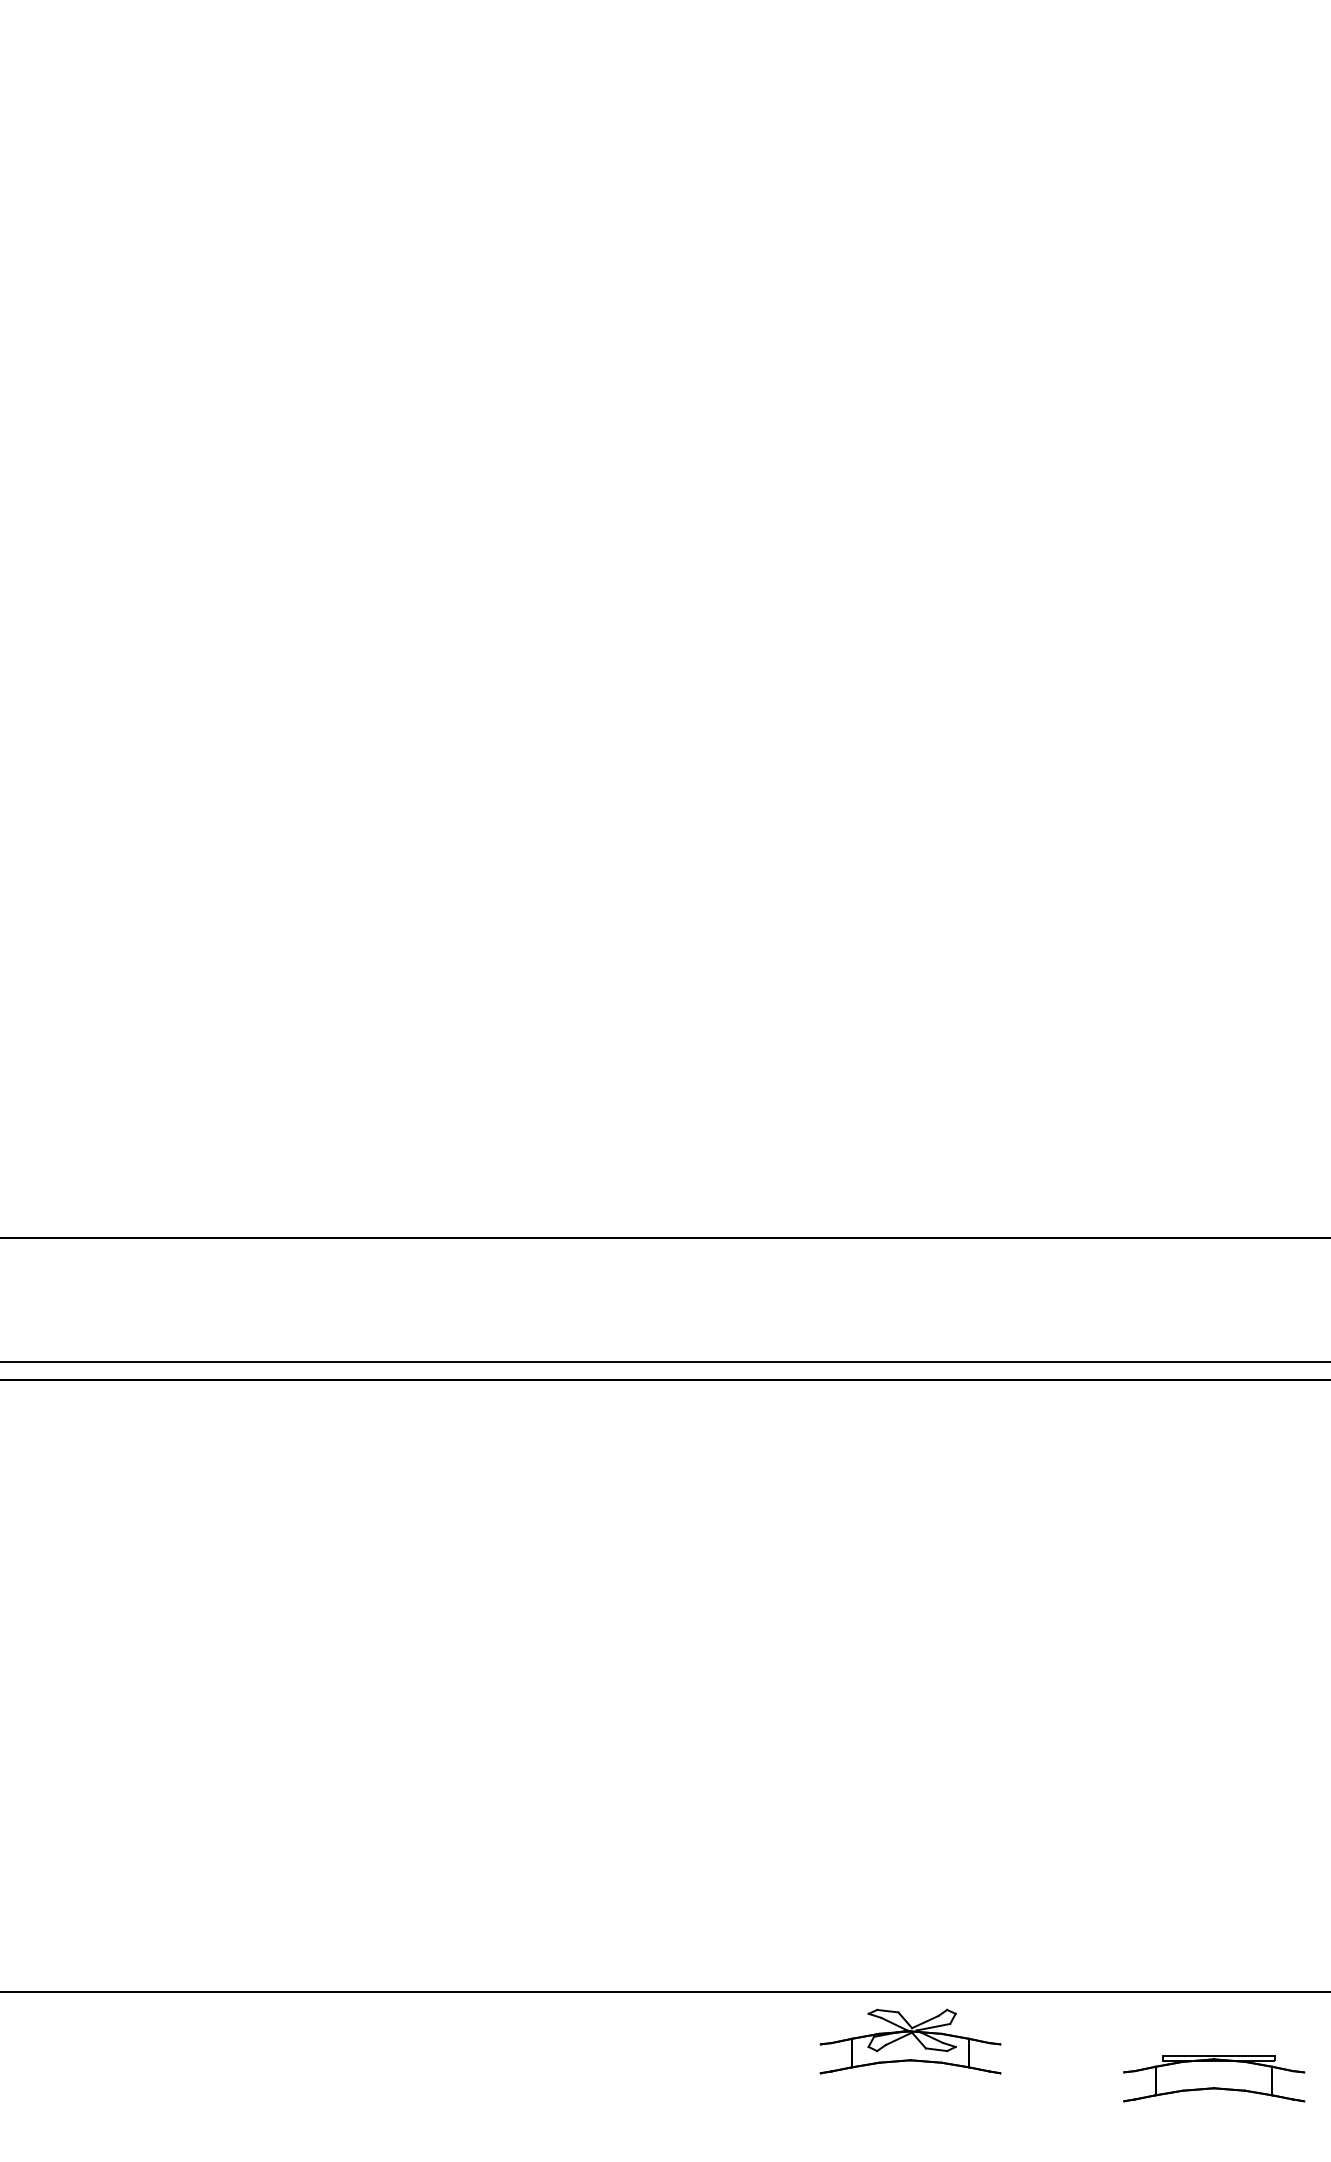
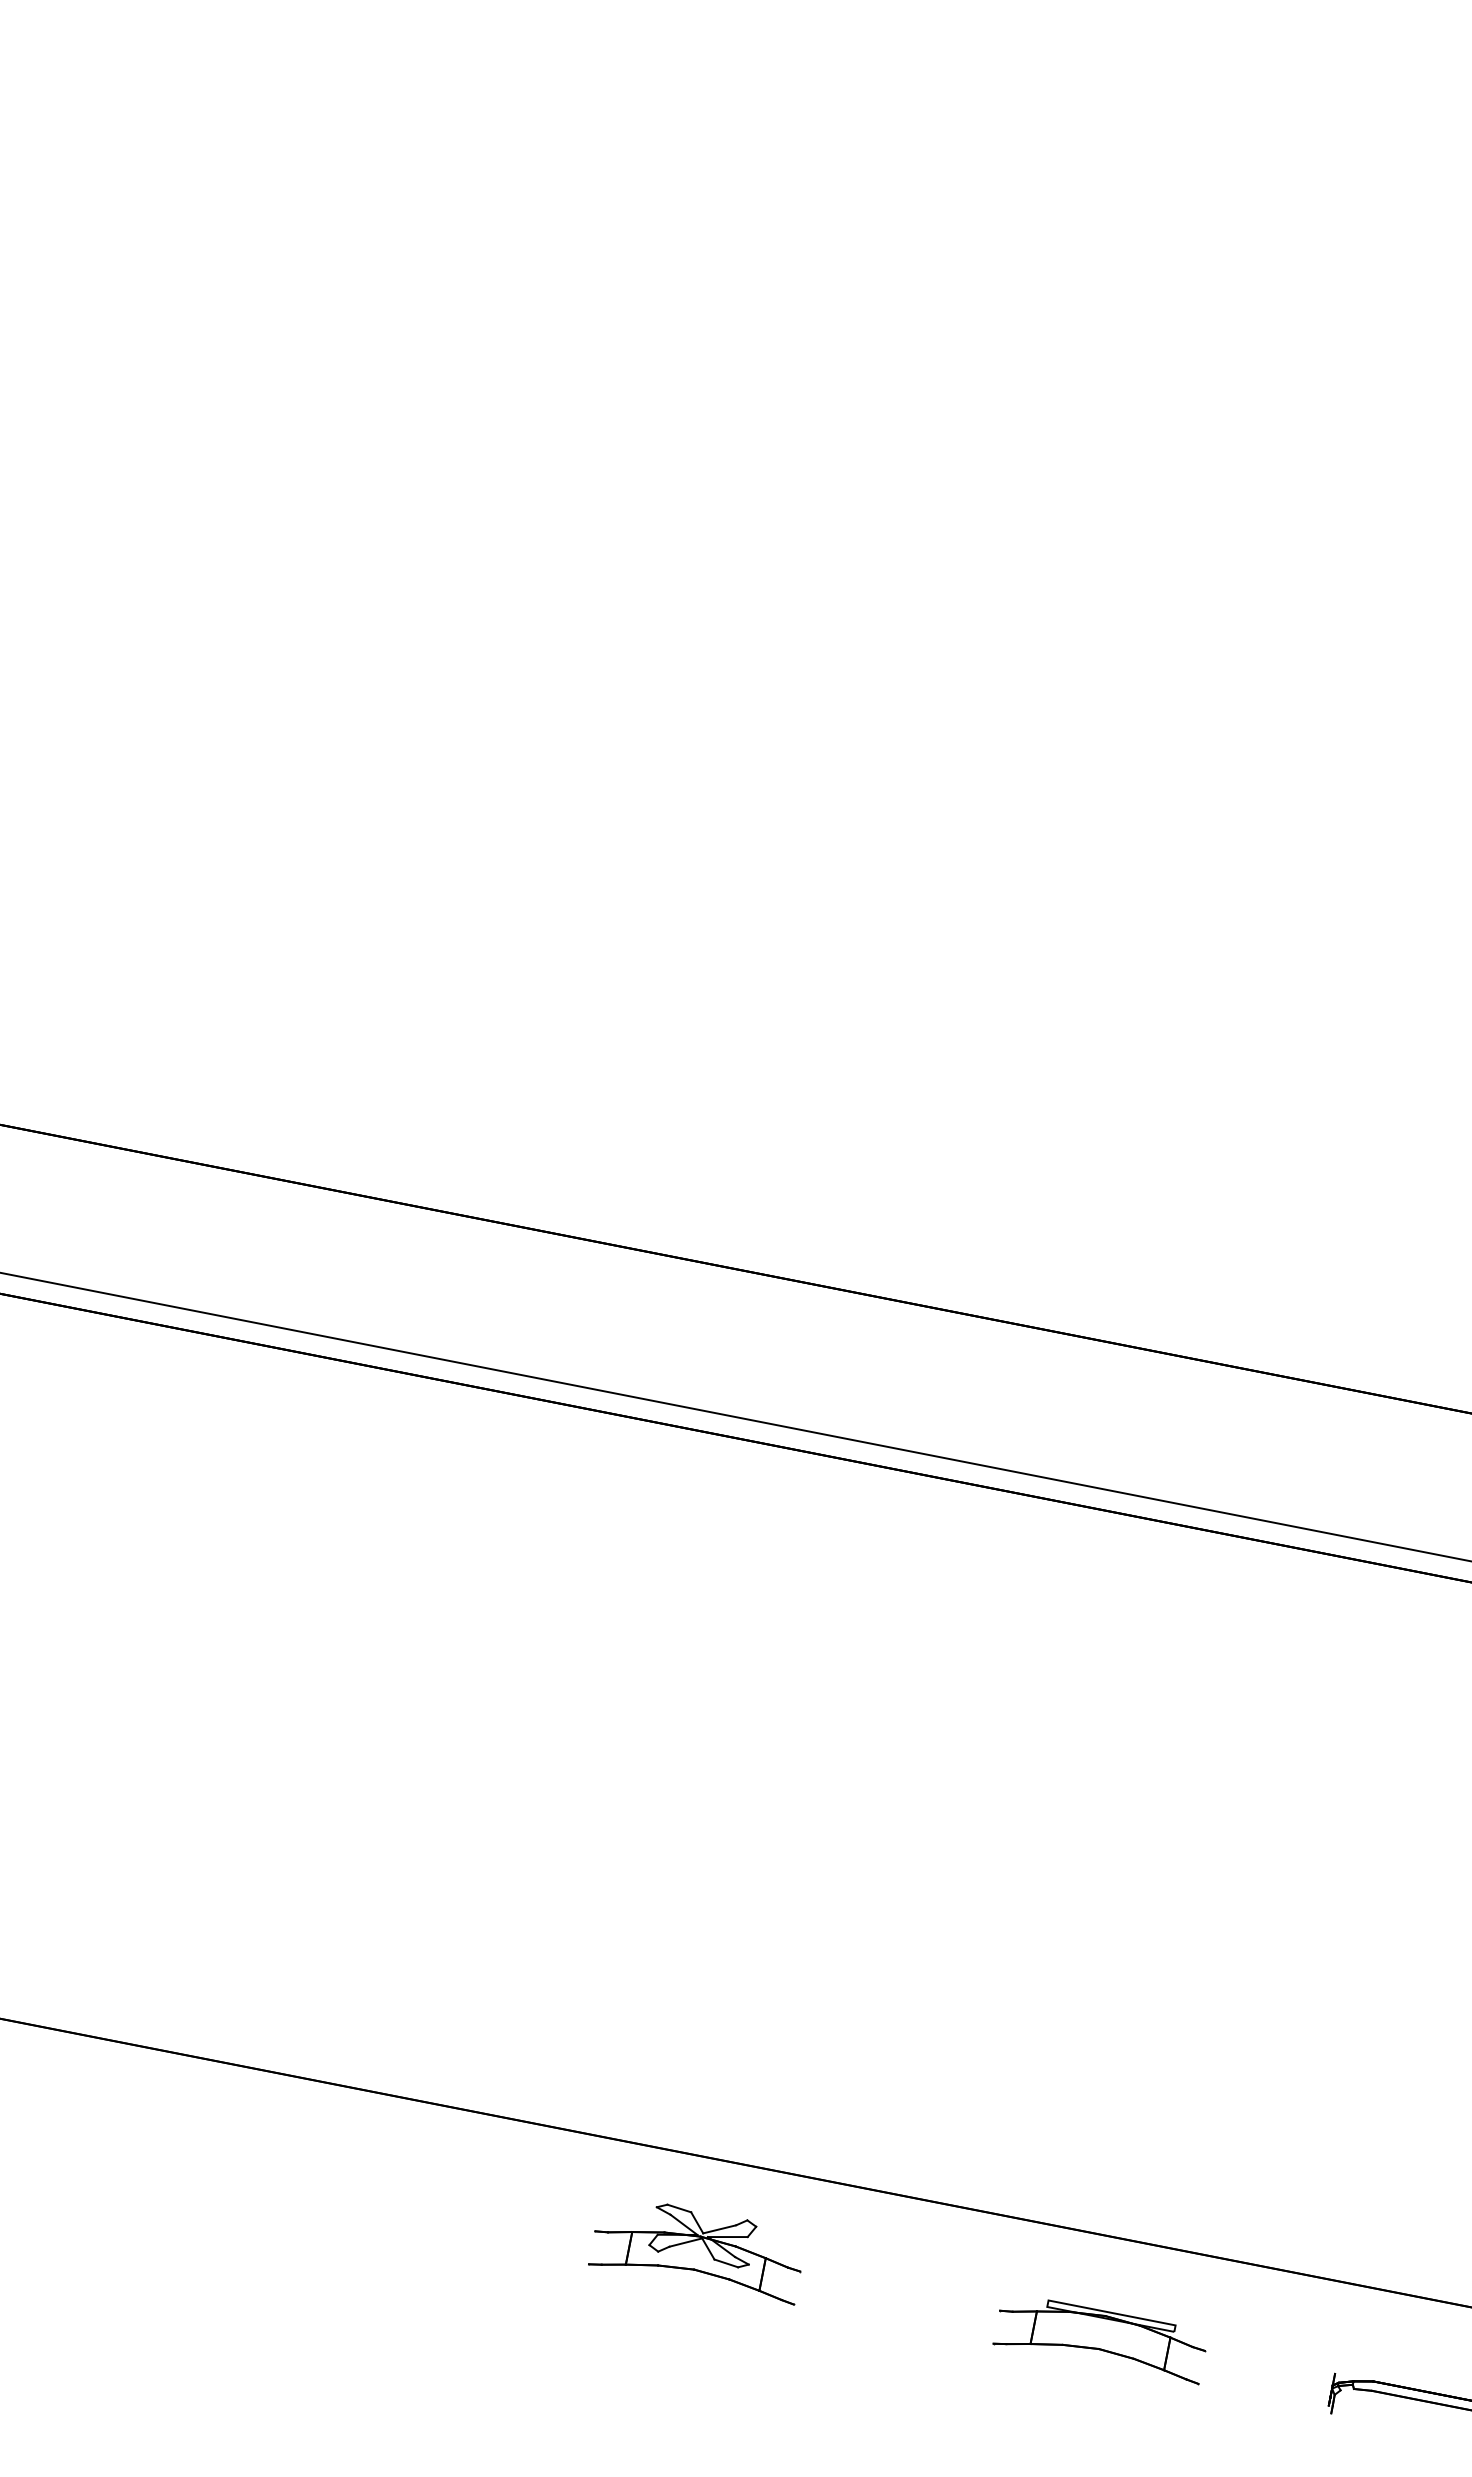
part: (910, 2041) -> (698, 2248), moved

